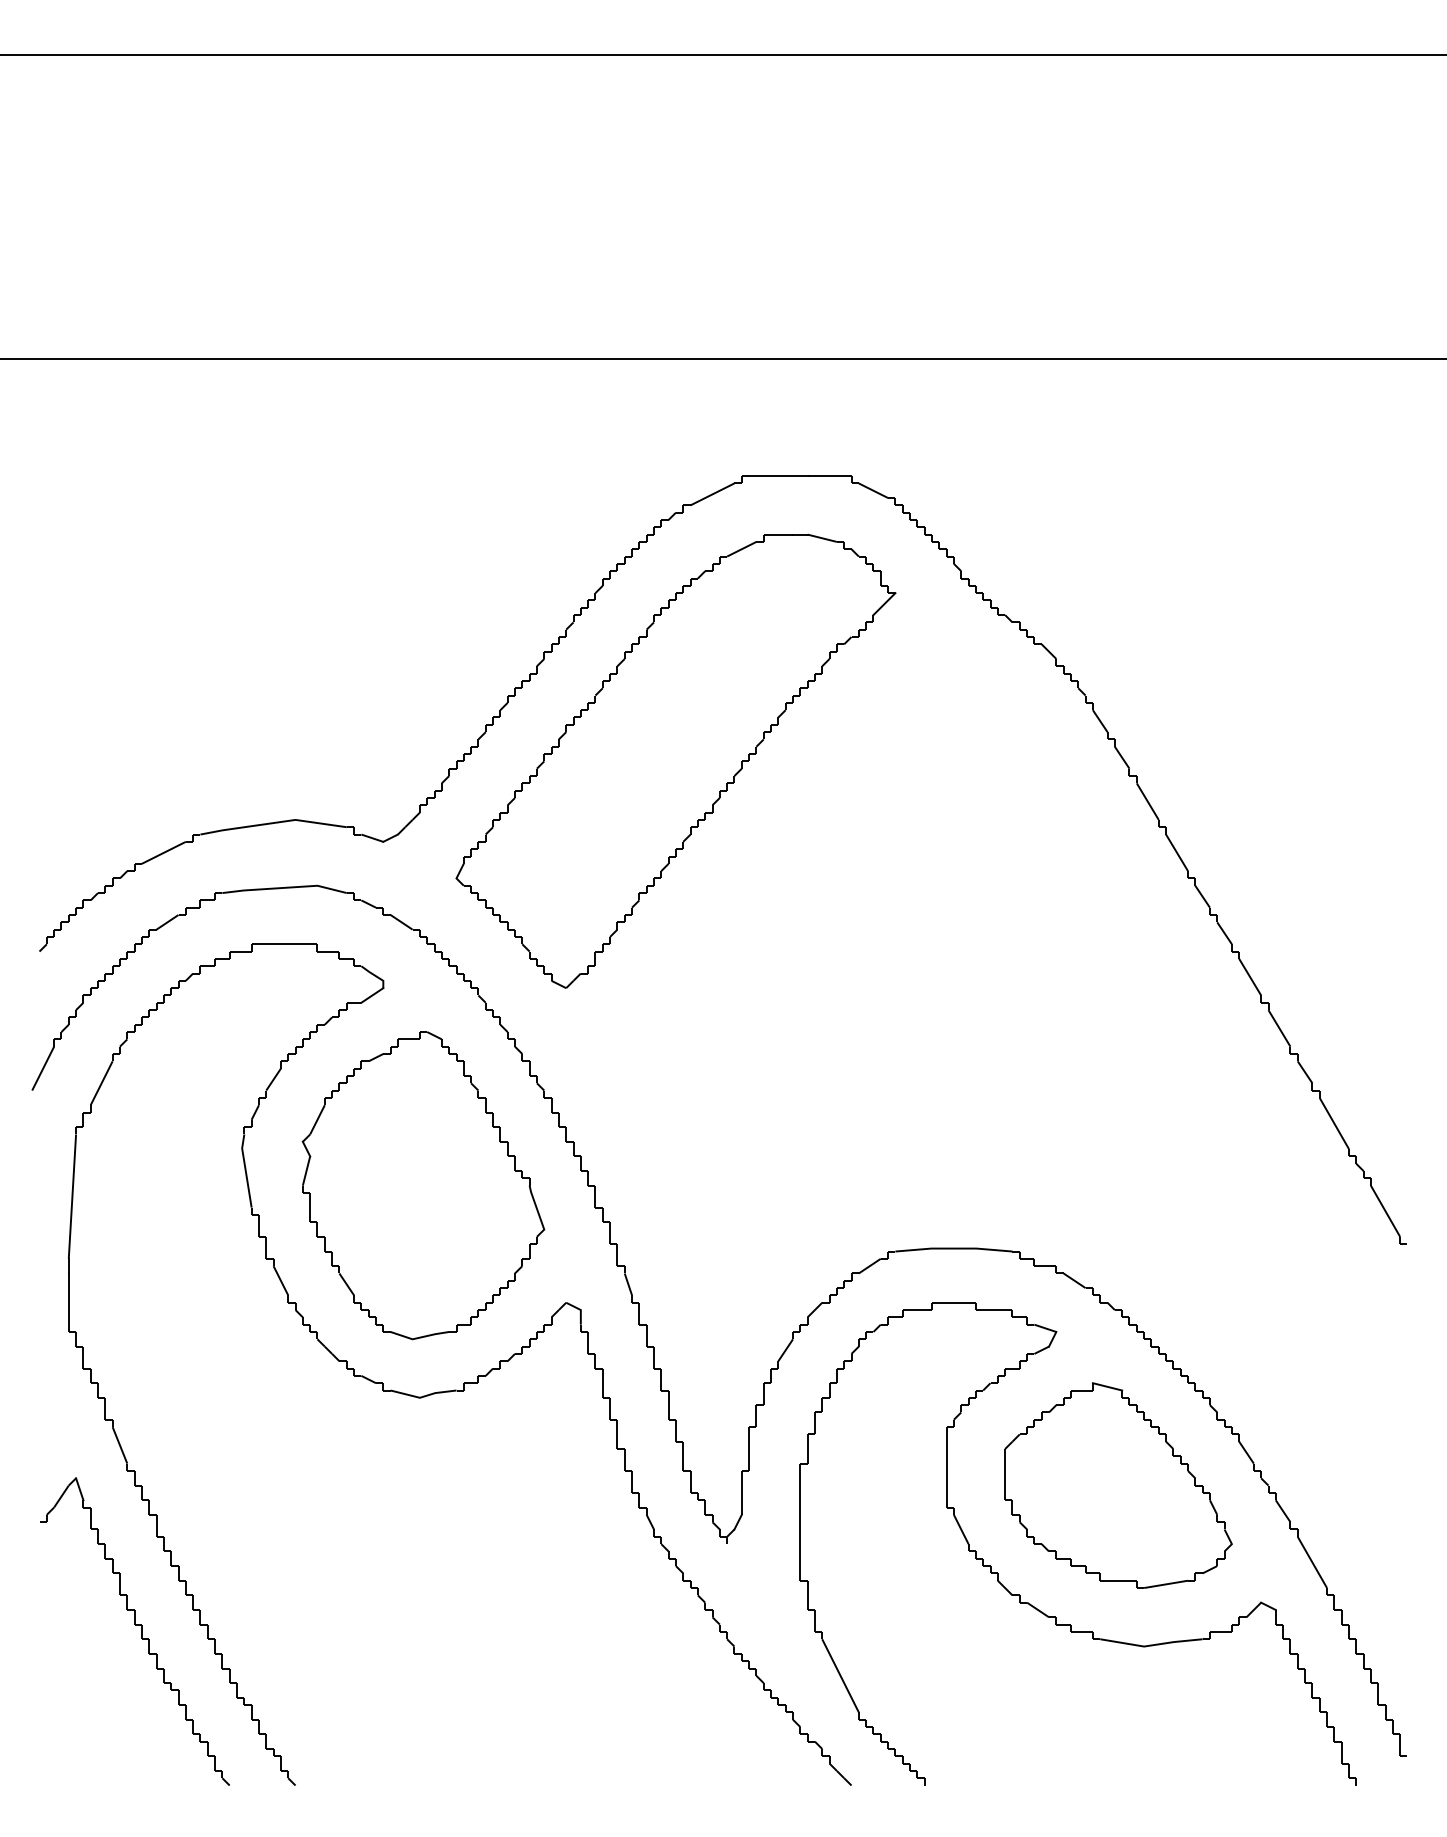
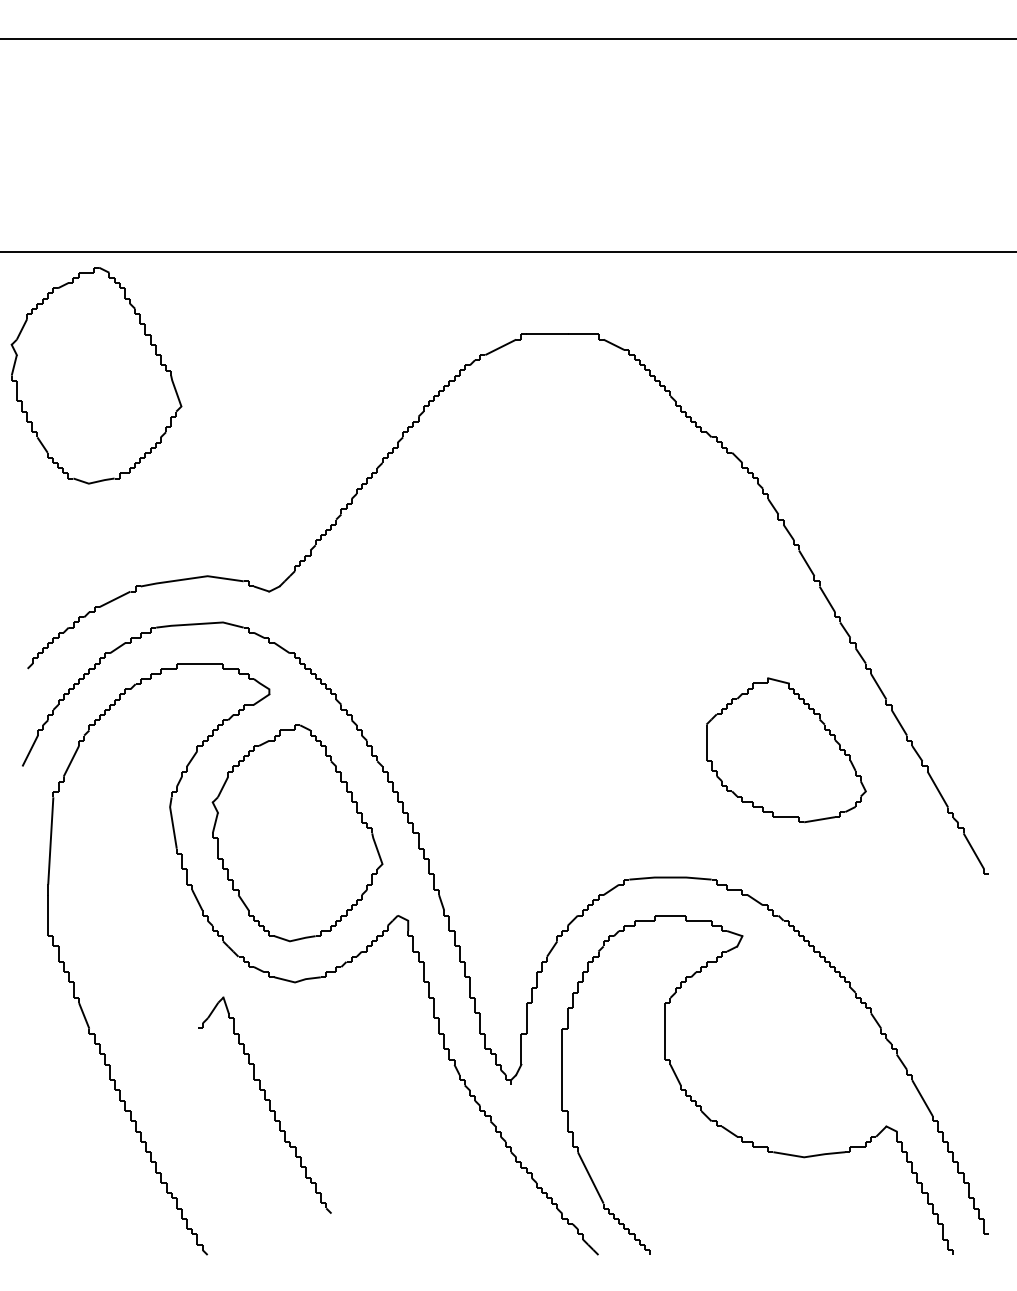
part: (137, 534) -> (96, 375), added
part: (675, 760) -> (474, 534), removed
part: (1118, 1485) -> (786, 750), moved
part: (135, 1631) -> (265, 1105), moved

